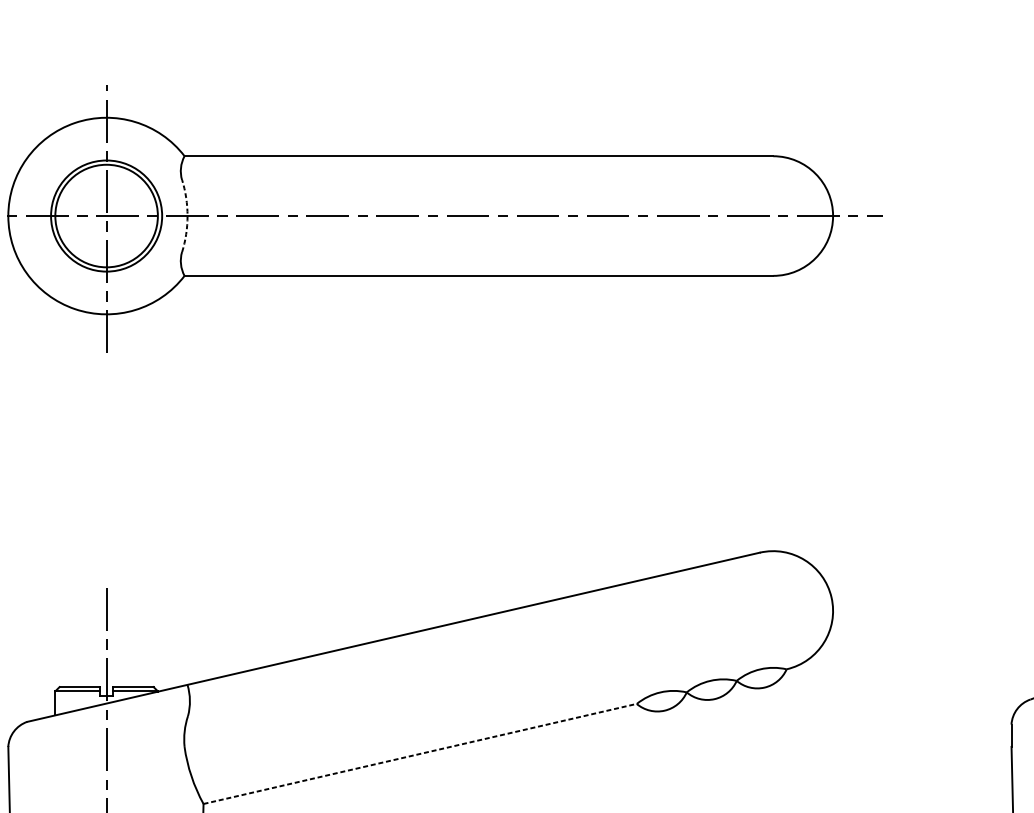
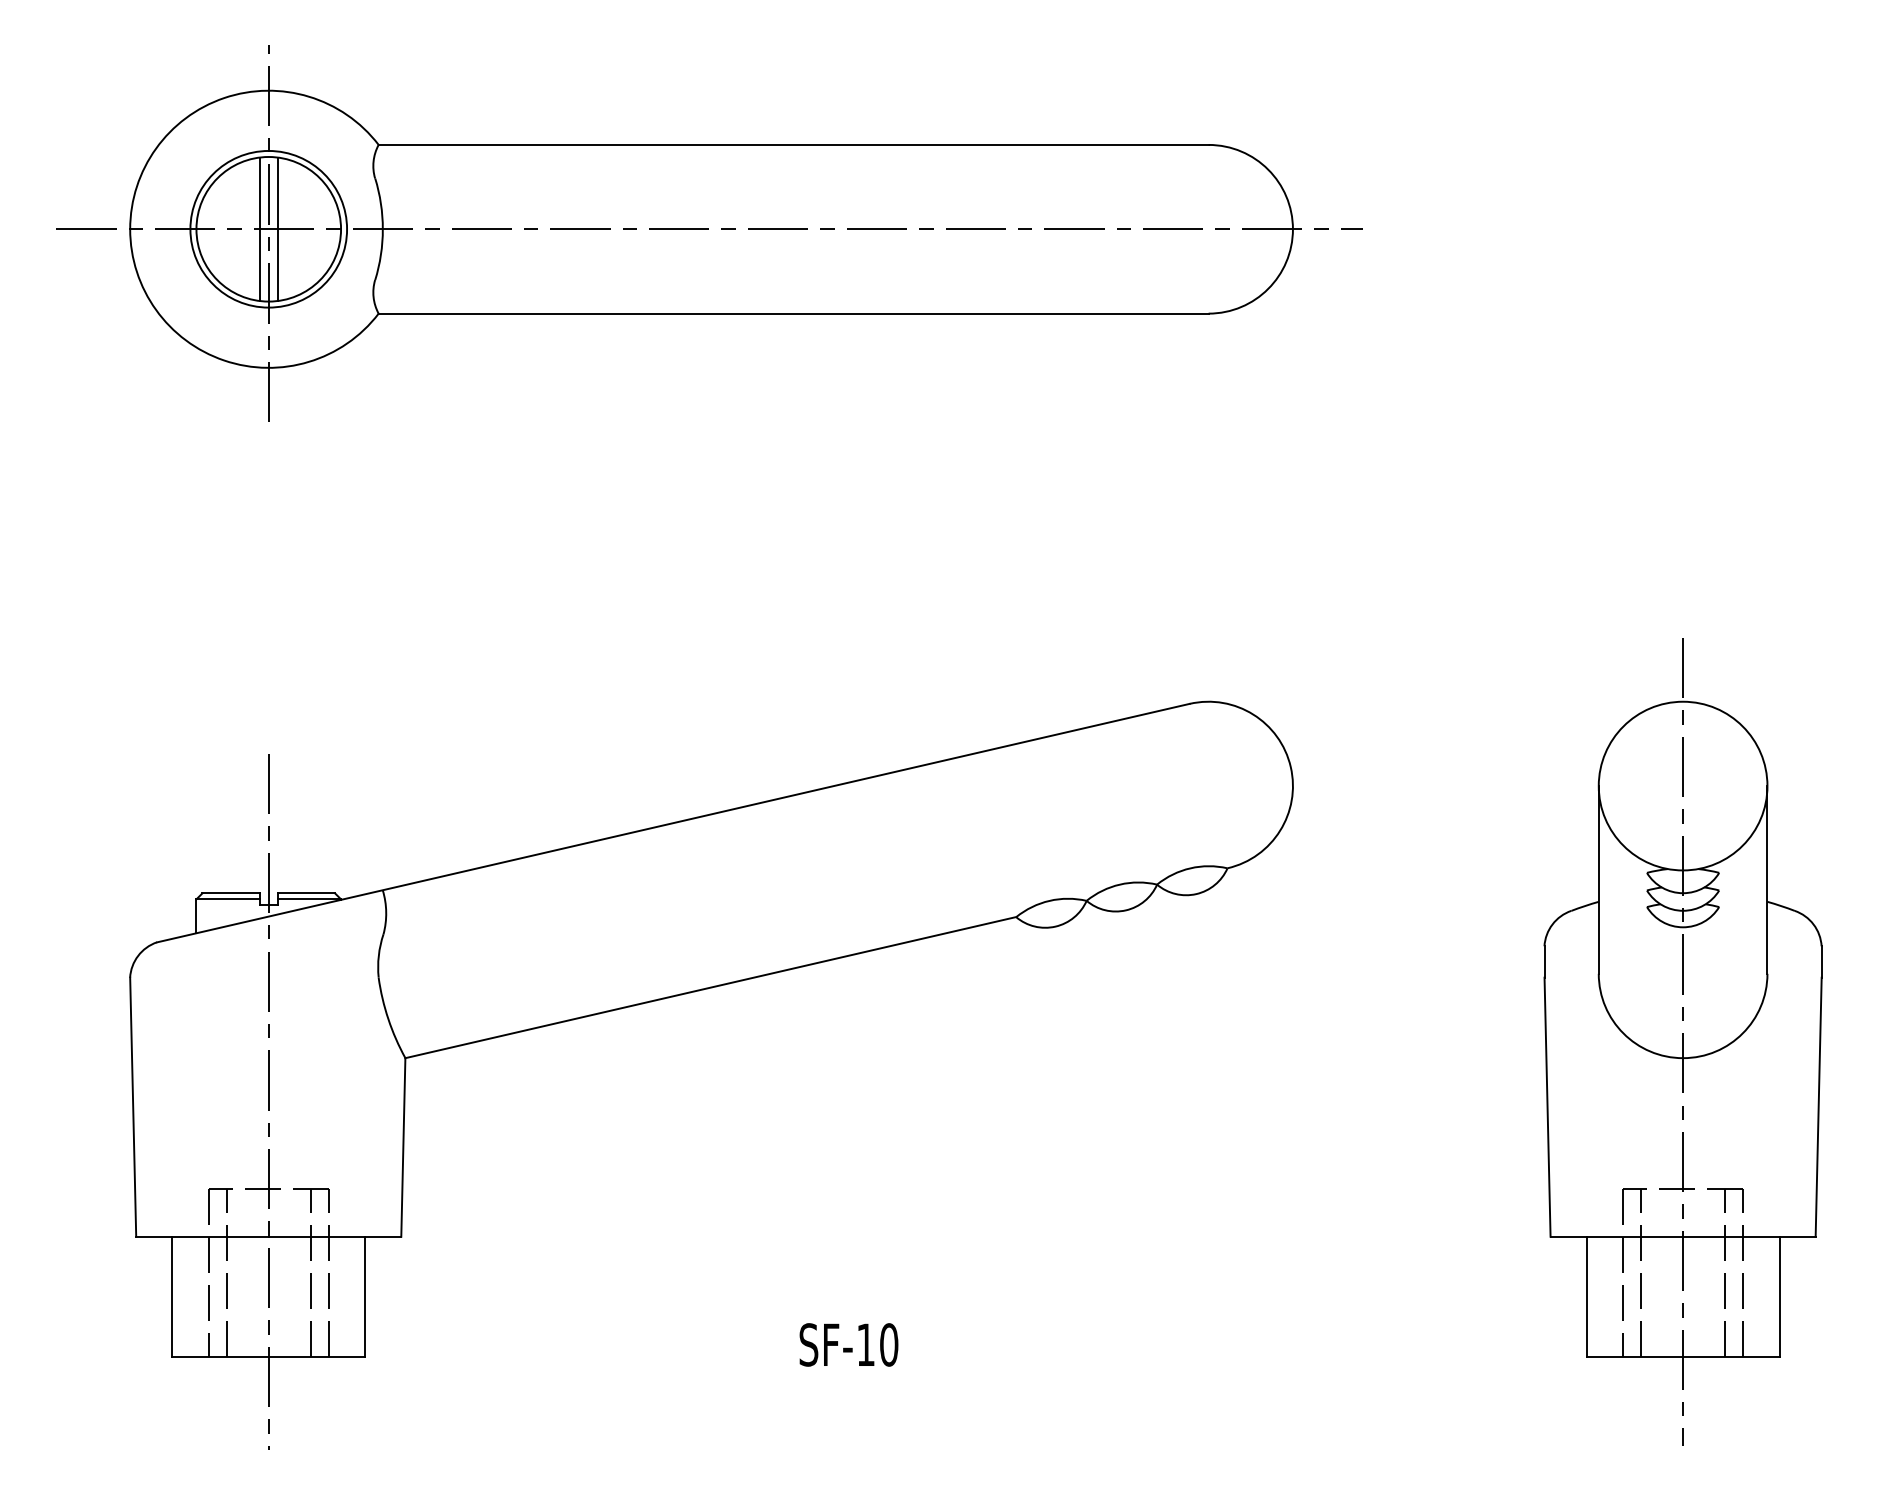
line: (100, 215) -> (259, 228), added
line: (112, 215) -> (277, 228), added
arc: (187, 216) -> (382, 229), dashed -> solid
line: (420, 753) -> (711, 987), dashed -> solid

